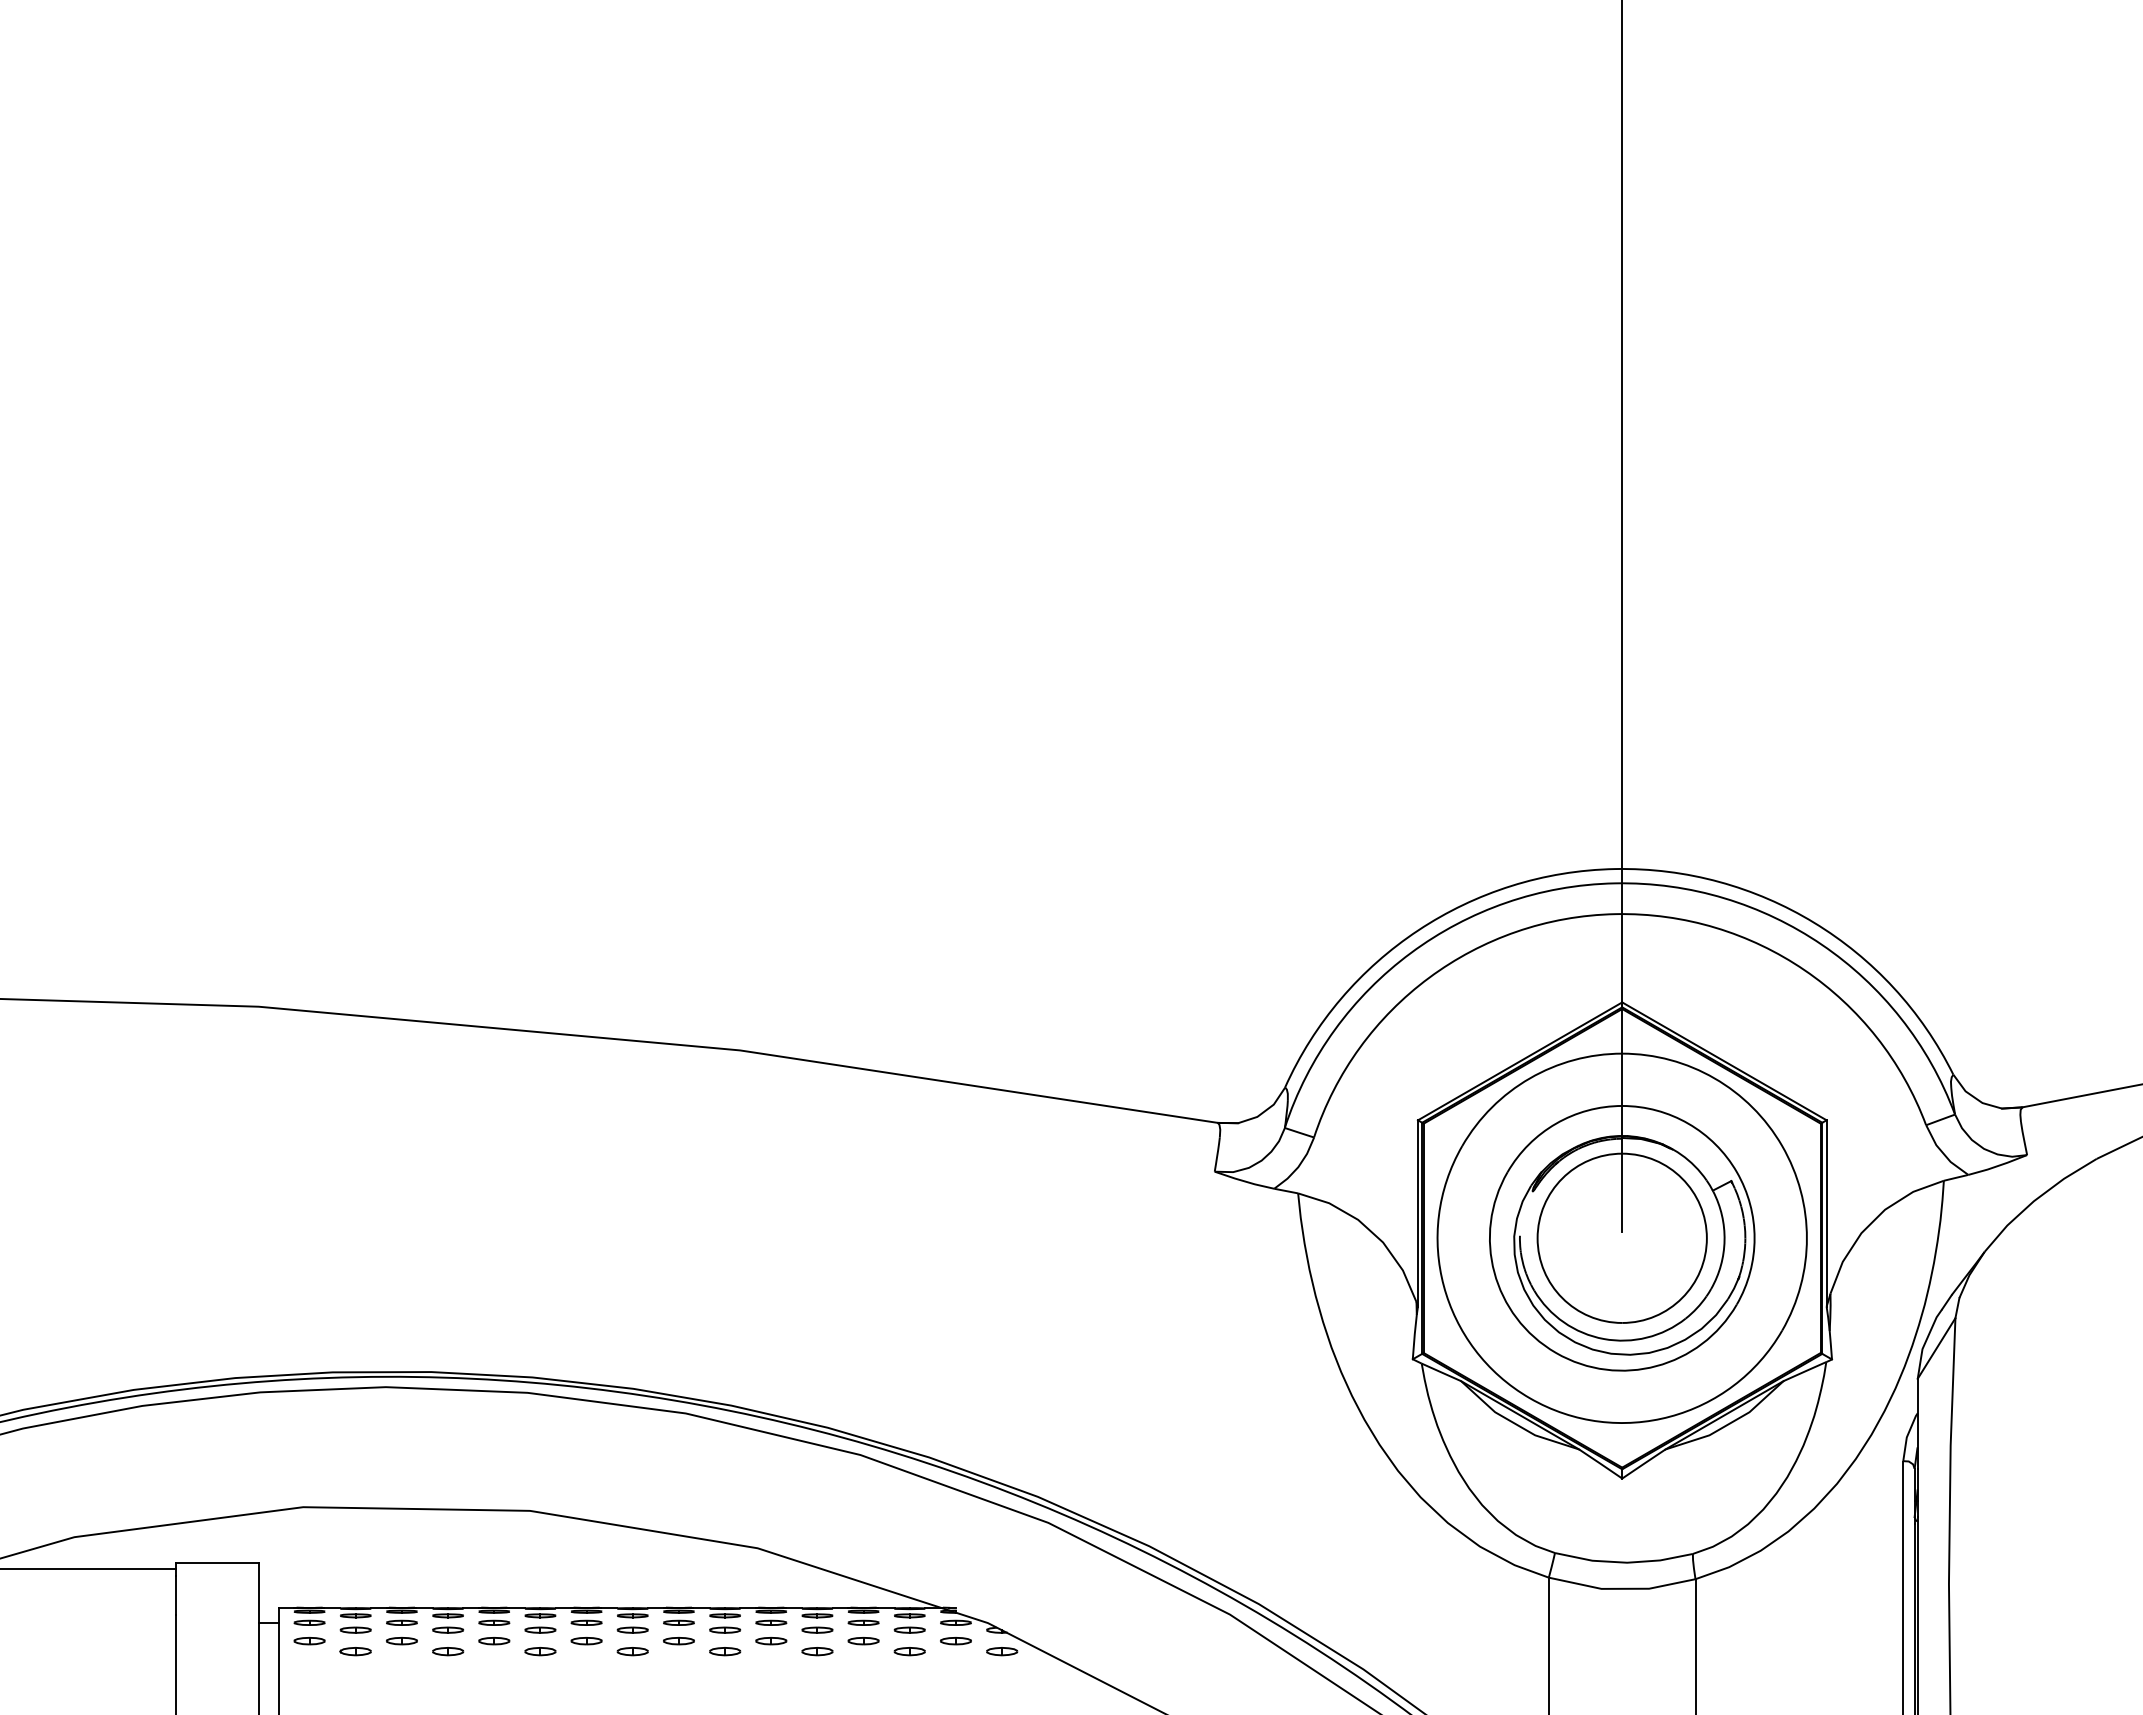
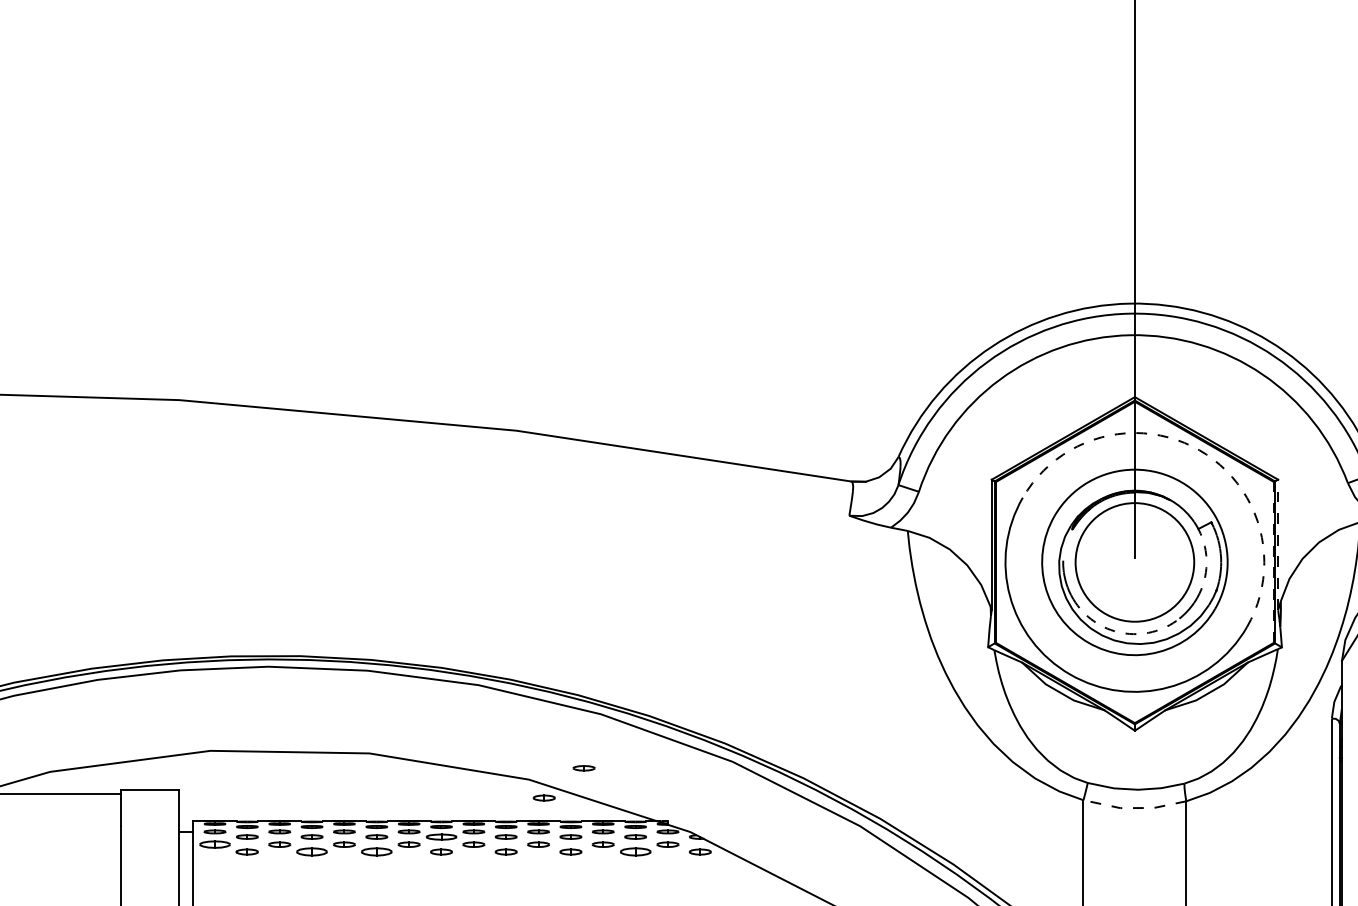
arc: (1714, 1078) -> (1199, 450), solid -> dashed
line: (1826, 1212) -> (1278, 544), solid -> dashed
line: (1820, 1238) -> (1273, 562), solid -> dashed
arc: (1724, 1240) -> (1206, 563), solid -> dashed
arc: (1603, 1338) -> (1121, 632), solid -> dashed
part: (836, 1532) -> (584, 768), added
part: (779, 1574) -> (544, 798), added
line: (1622, 1588) -> (1135, 807), solid -> dashed
part: (632, 1629) -> (441, 836), size x1.4
part: (309, 1641) -> (214, 844), size x1.4
part: (448, 1651) -> (312, 851), size x1.4
part: (540, 1651) -> (376, 851), size x1.4
part: (909, 1651) -> (635, 851), size x1.4

